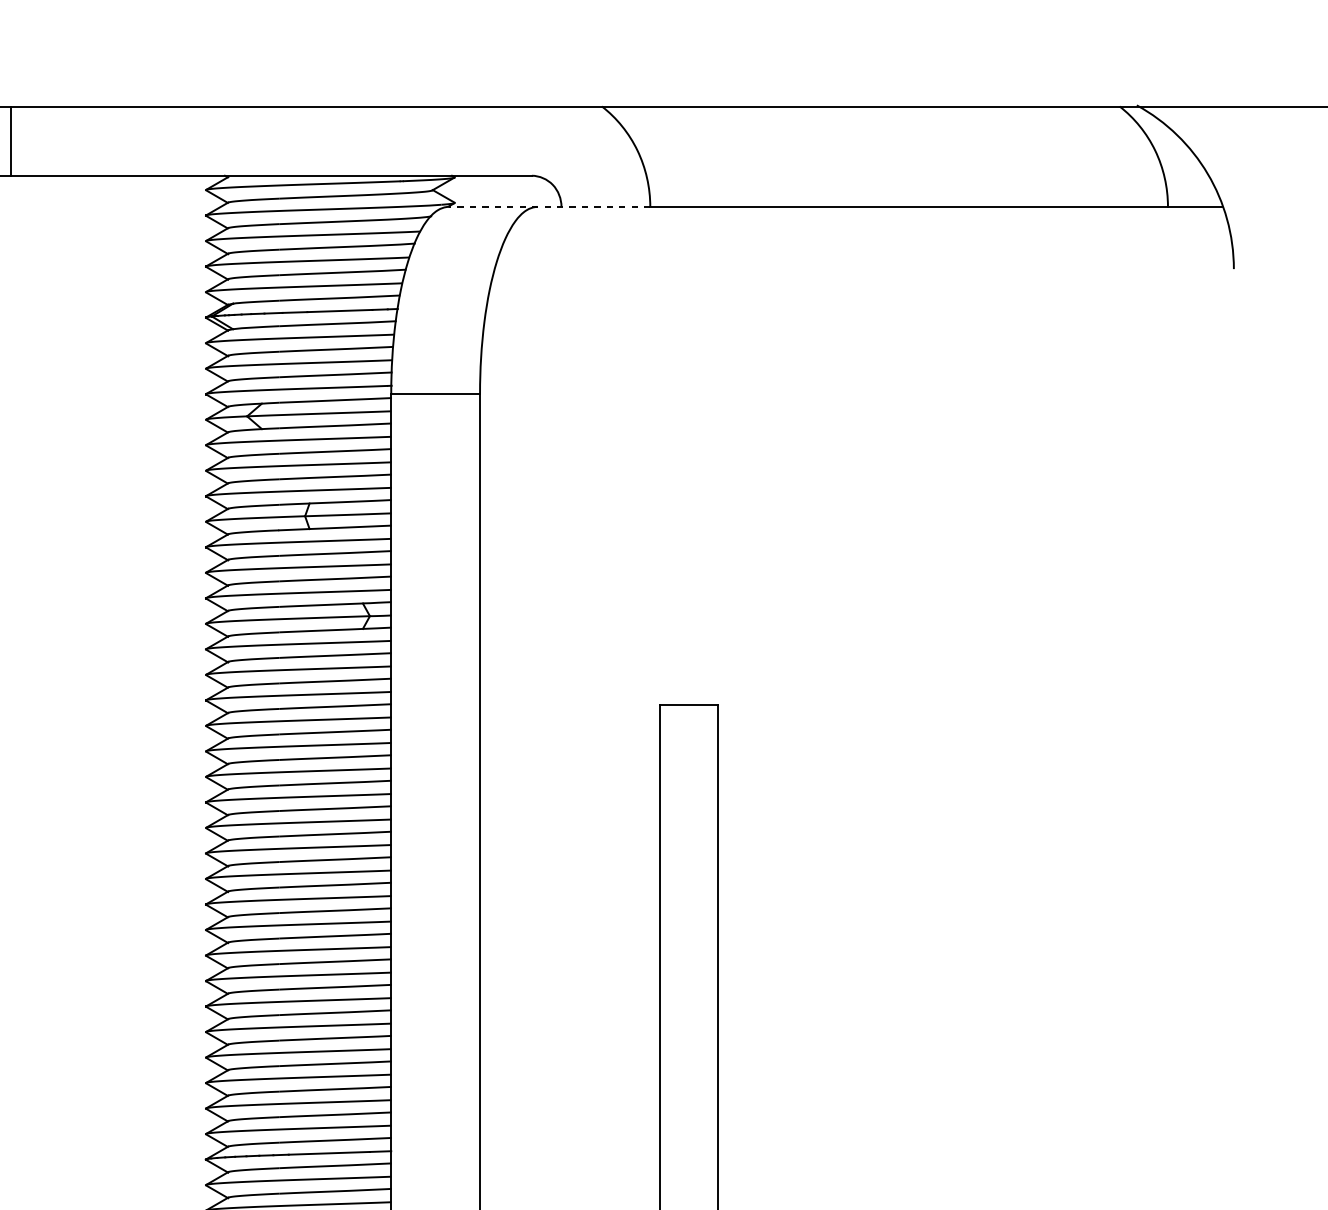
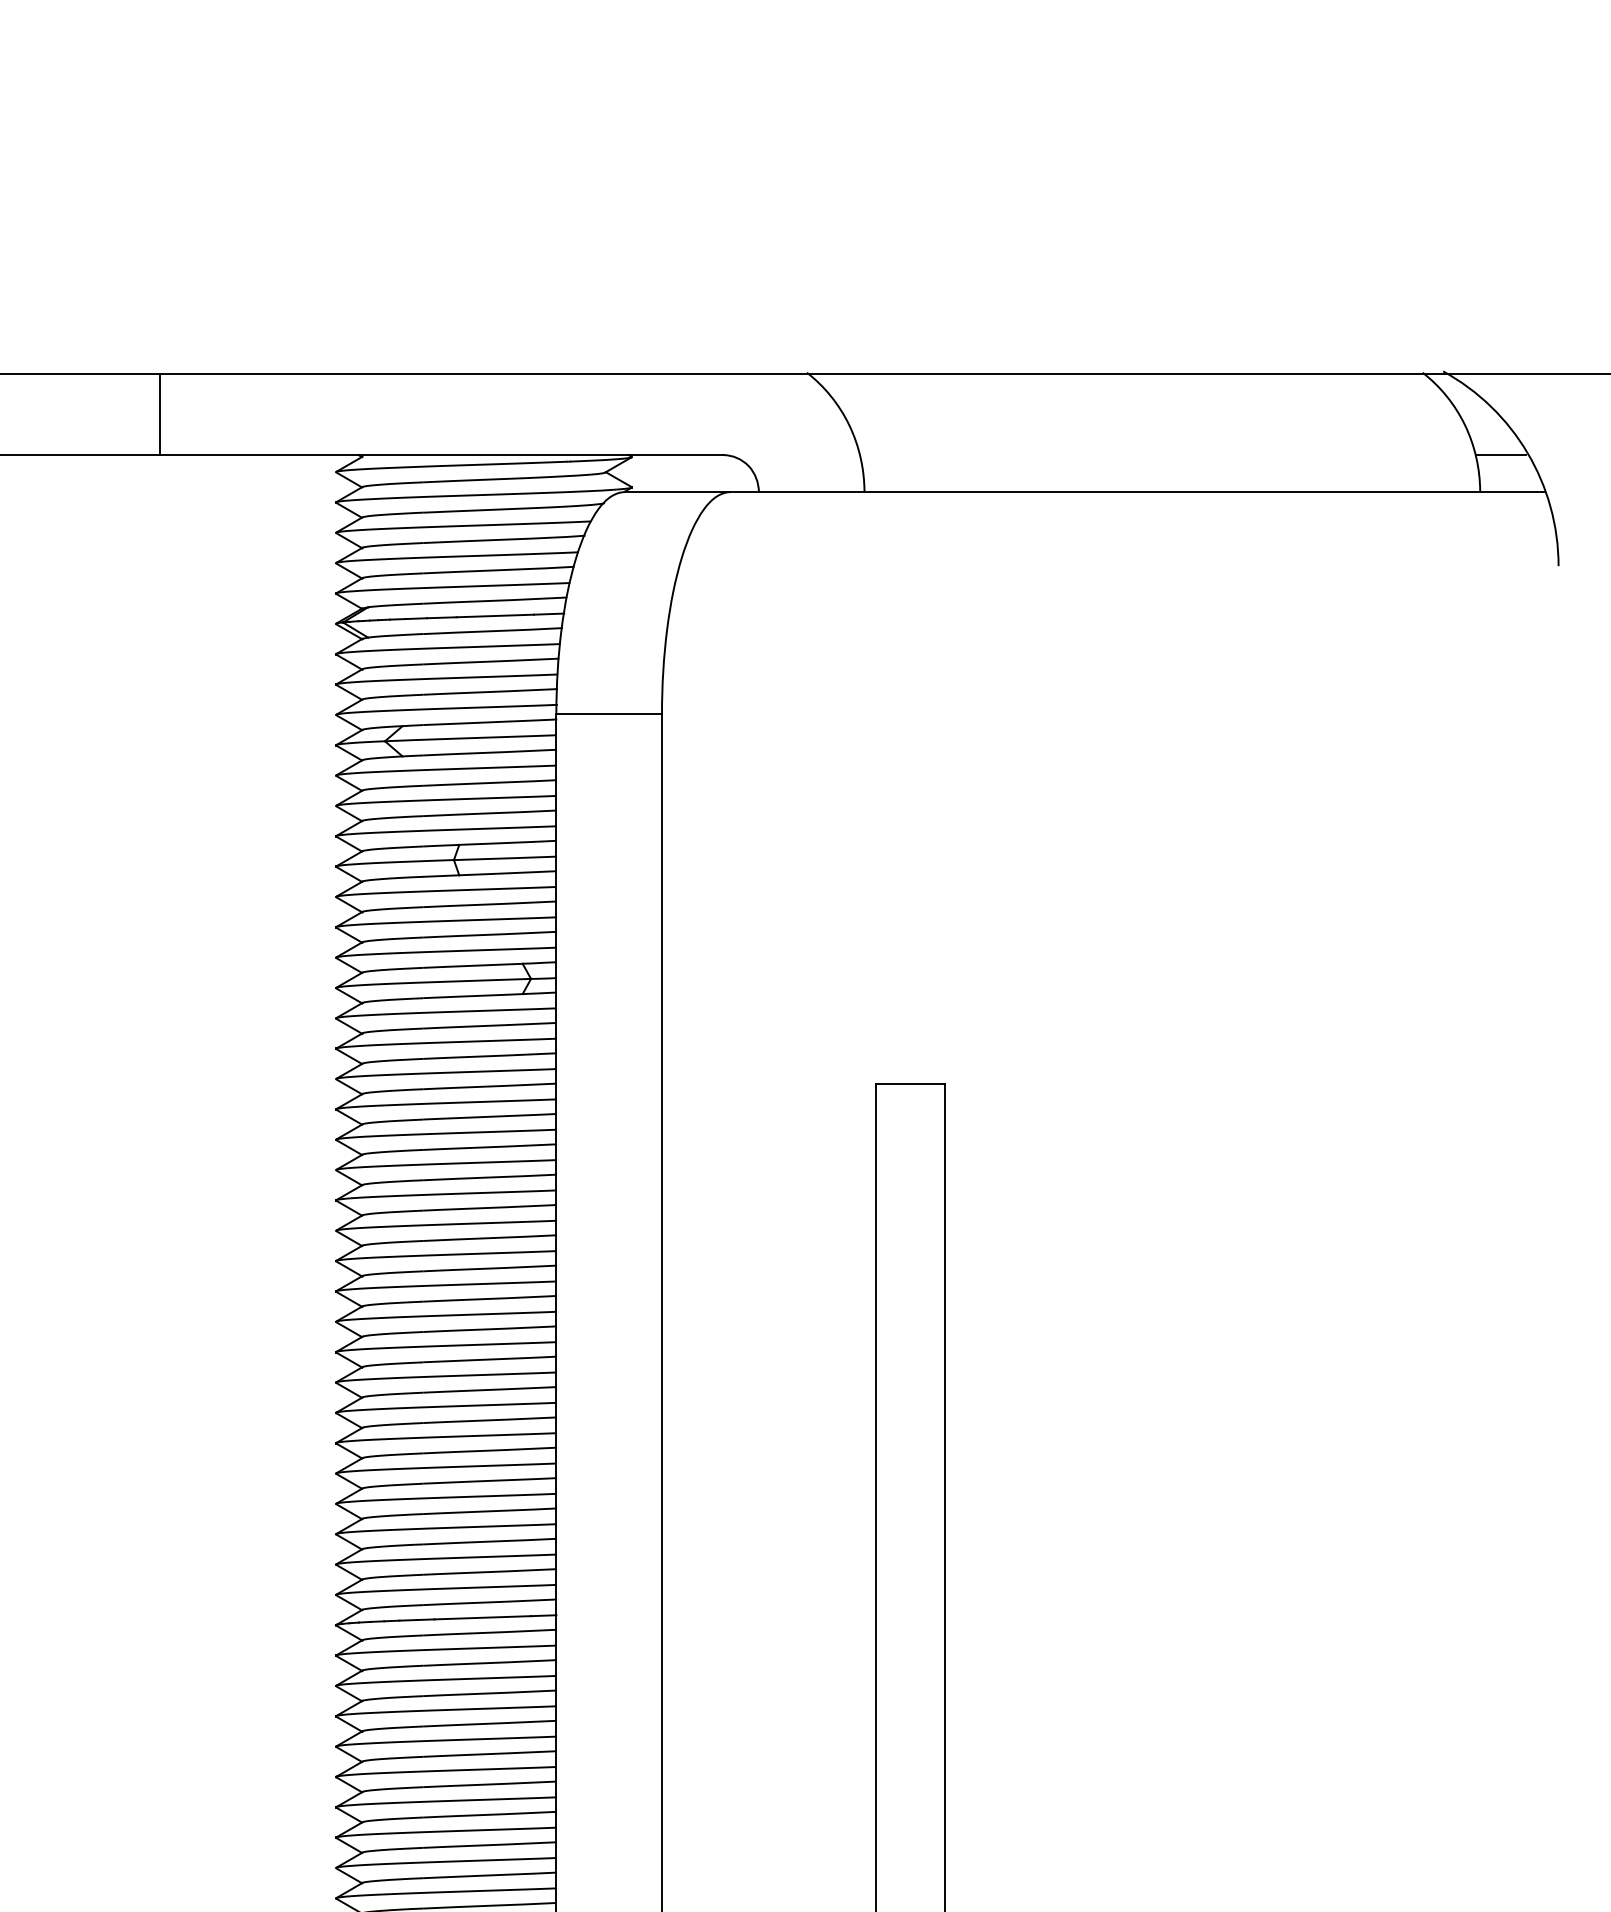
line: (11, 141) -> (160, 414), moved
line: (1185, 176) -> (1500, 455), added
line: (549, 207) -> (744, 492), dashed -> solid

